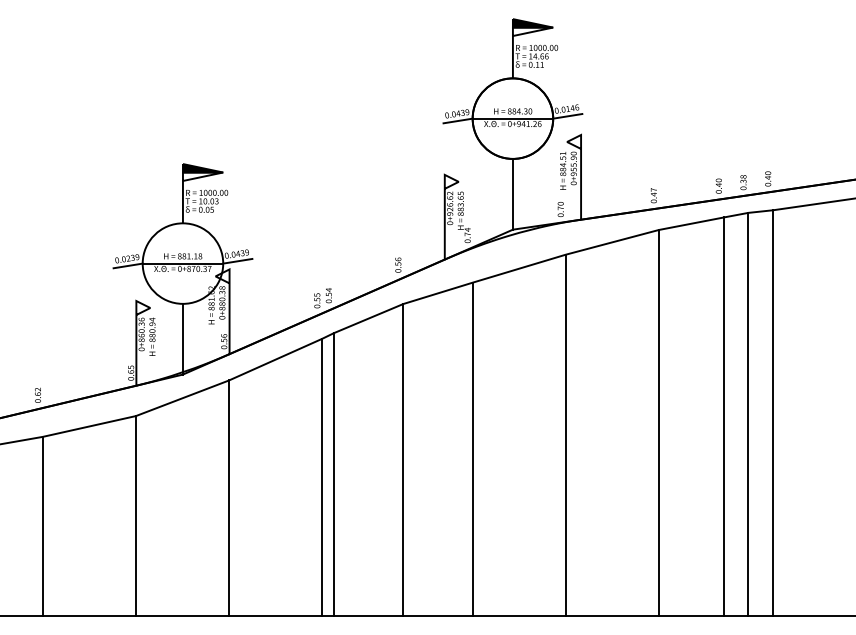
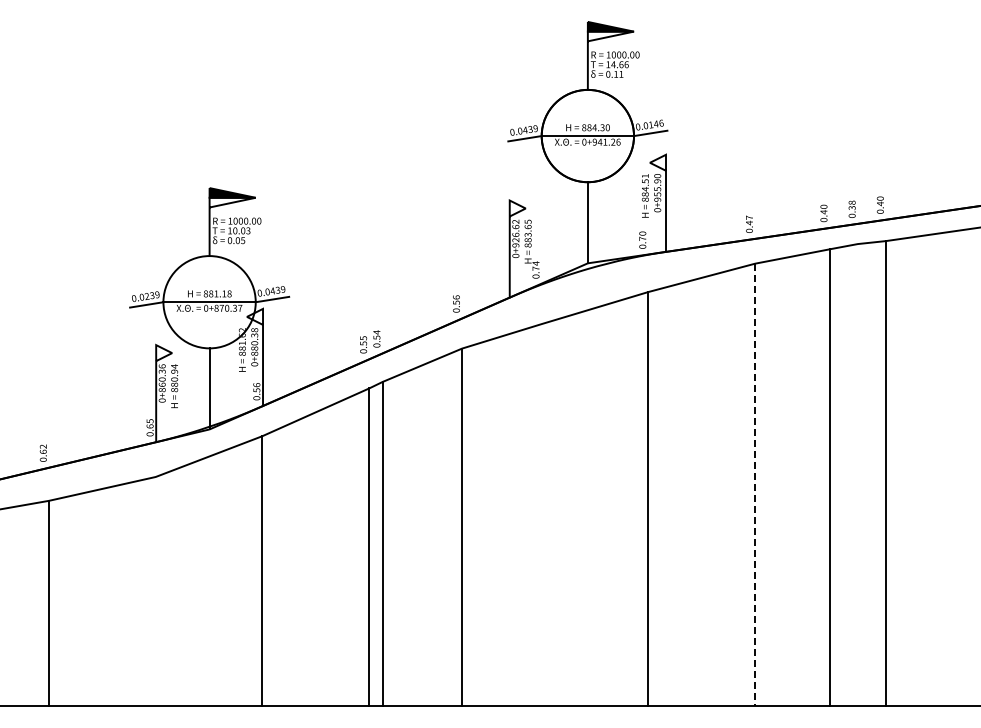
line: (748, 414) -> (857, 475), removed
line: (659, 423) -> (755, 485), solid -> dashed
line: (472, 449) -> (541, 515), removed
line: (135, 515) -> (155, 591), removed

